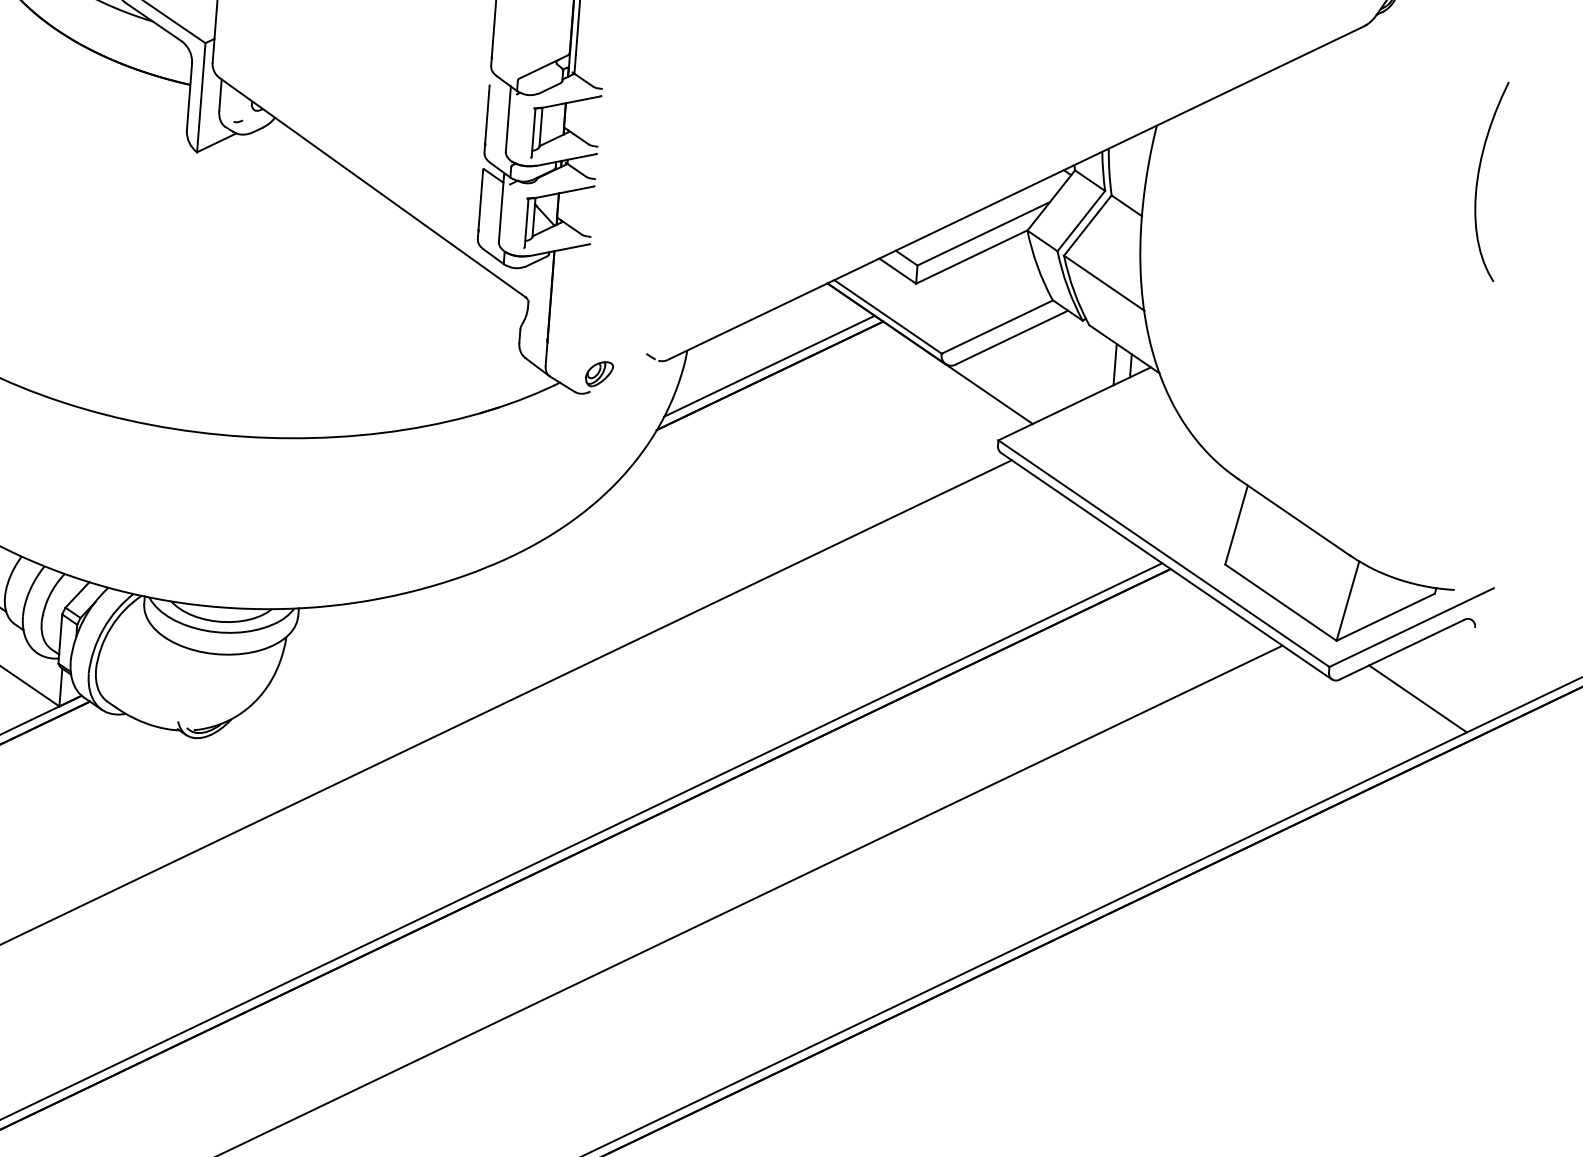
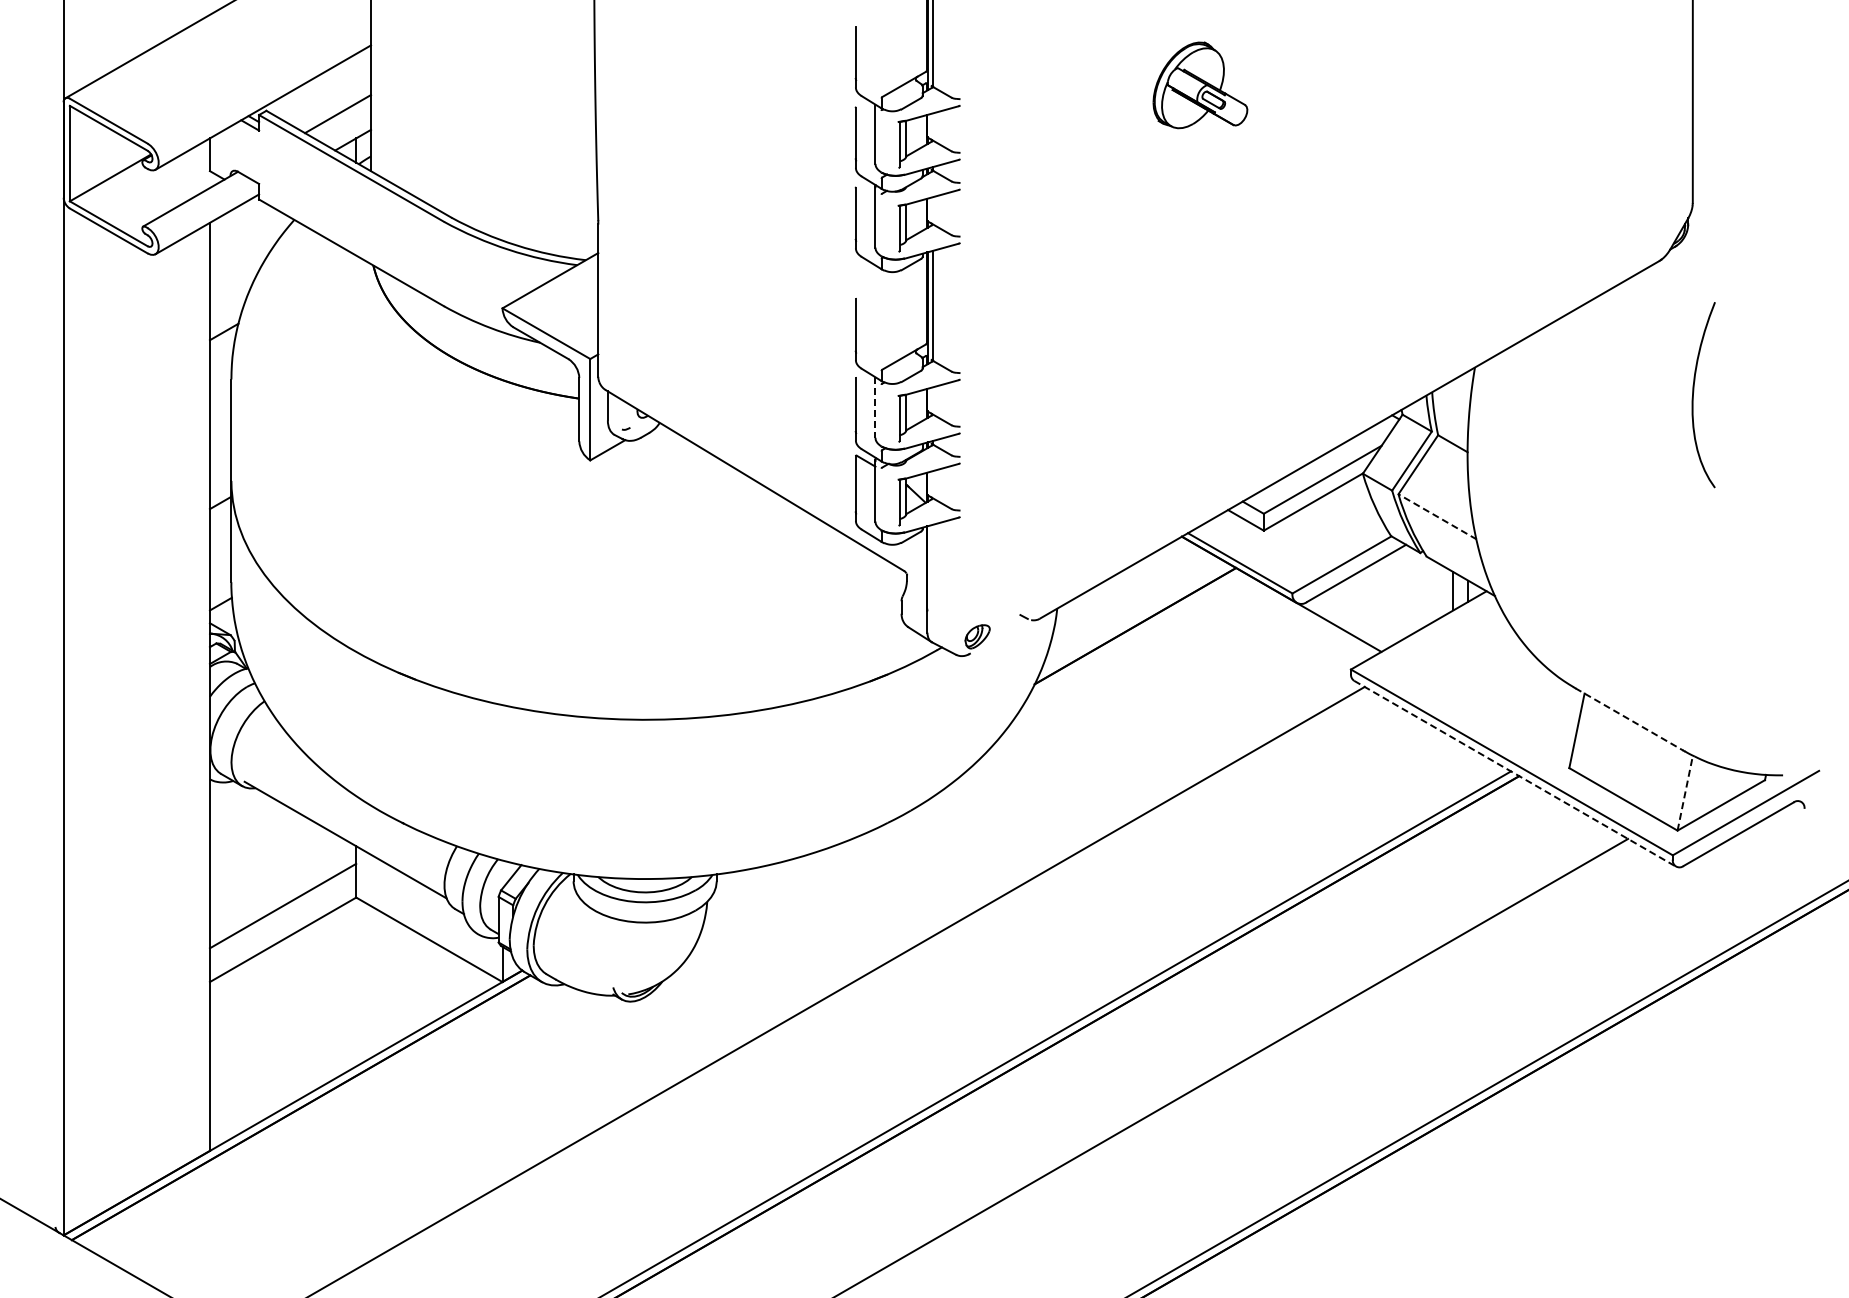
line: (508, 120) -> (875, 408), solid -> dashed
curve: (1479, 176) -> (1694, 391), moved
line: (1104, 282) -> (1437, 516), solid -> dashed
line: (768, 366) -> (1133, 617), removed
line: (1294, 517) -> (1629, 719), solid -> dashed
line: (1166, 565) -> (1515, 773), solid -> dashed
line: (1348, 600) -> (1685, 792), solid -> dashed
line: (1417, 698) -> (1756, 878), removed

